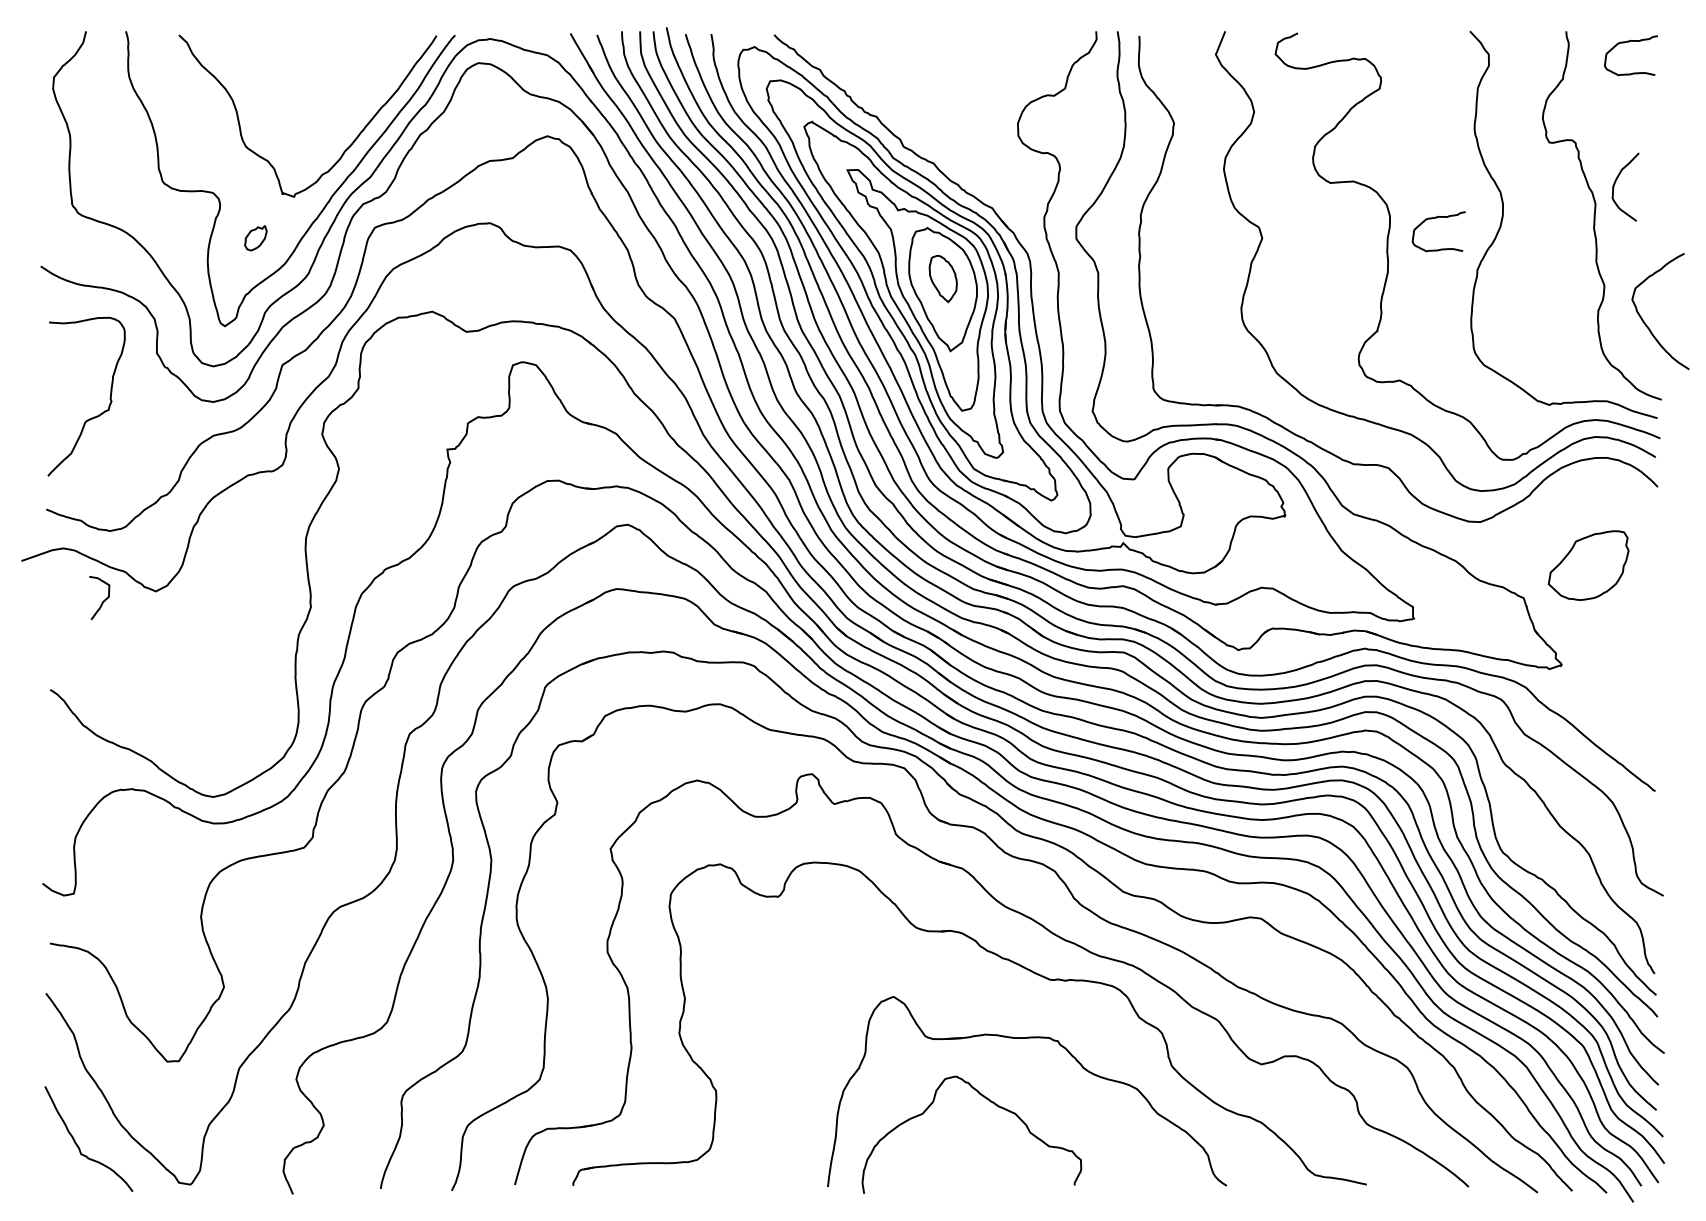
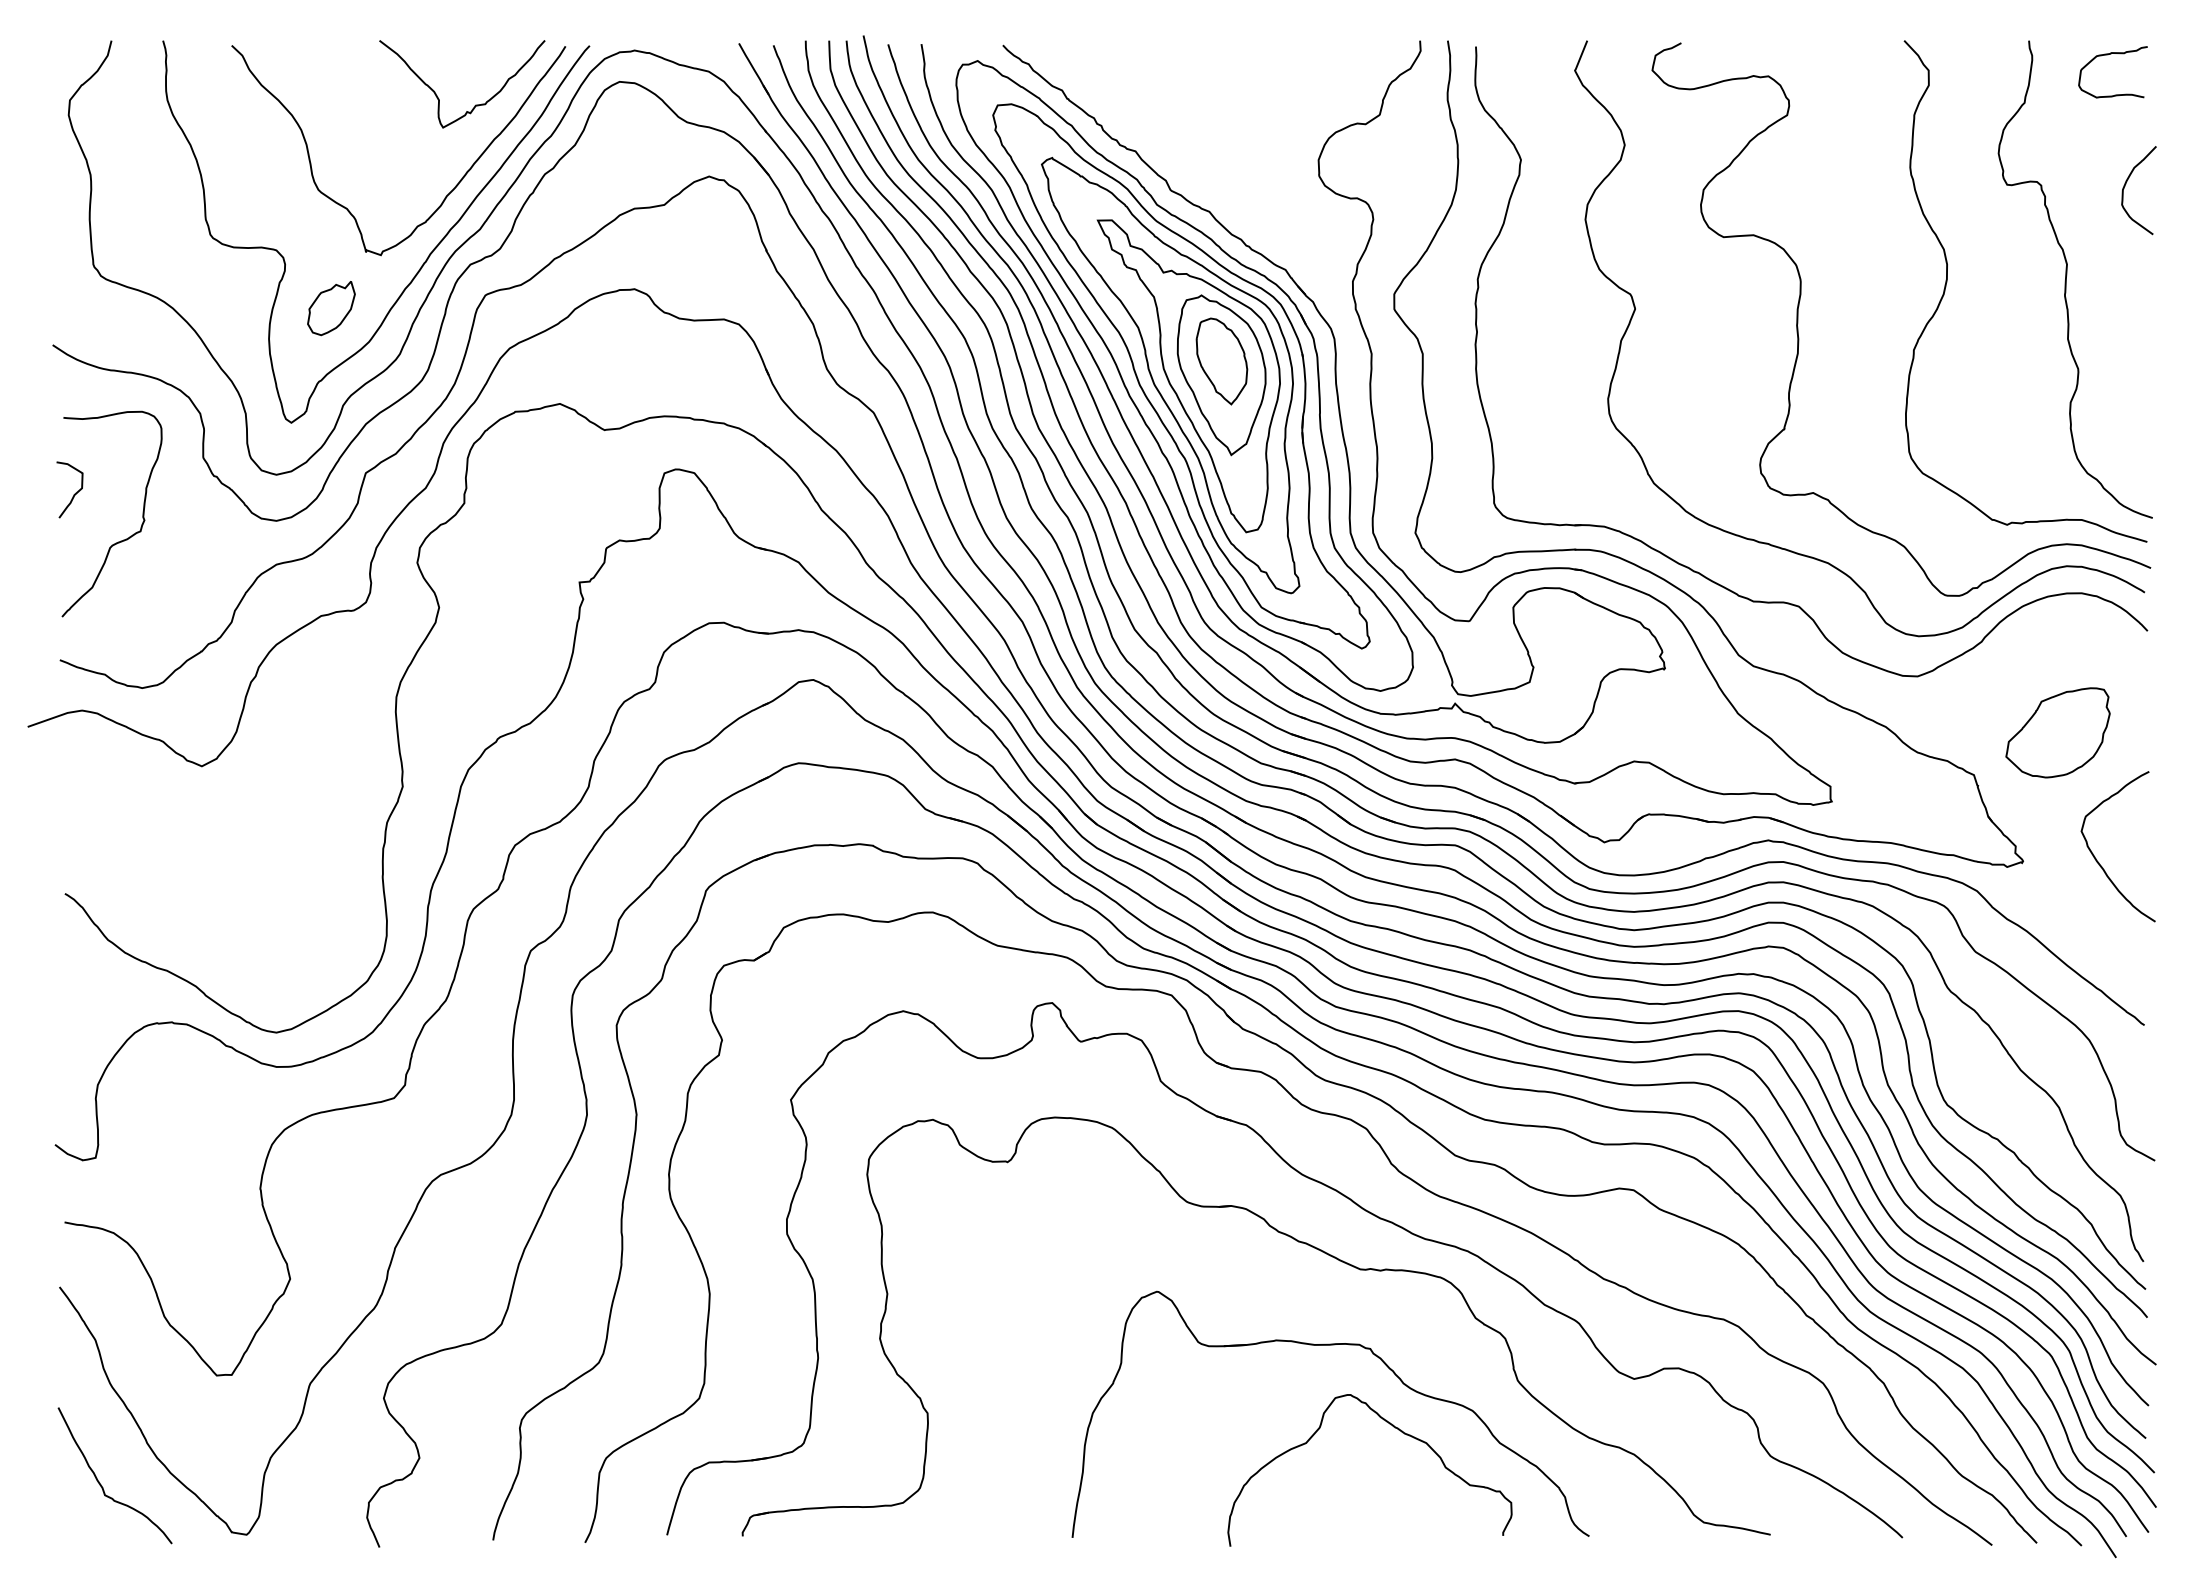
curve: (367, 80) -> (475, 104), added
curve: (1616, 182) -> (2126, 184), moved
curve: (1435, 218) -> (1859, 283), removed
part: (255, 238) -> (331, 308), size x1.67
part: (942, 278) -> (1221, 361), size x1.43
curve: (1646, 323) -> (2099, 862), moved
curve: (103, 600) -> (74, 493), moved
curve: (990, 1101) -> (1393, 1427), moved

